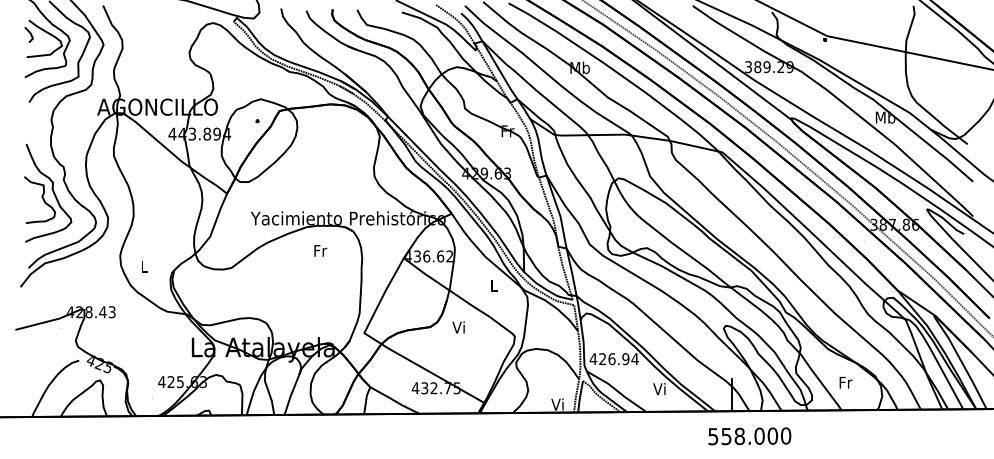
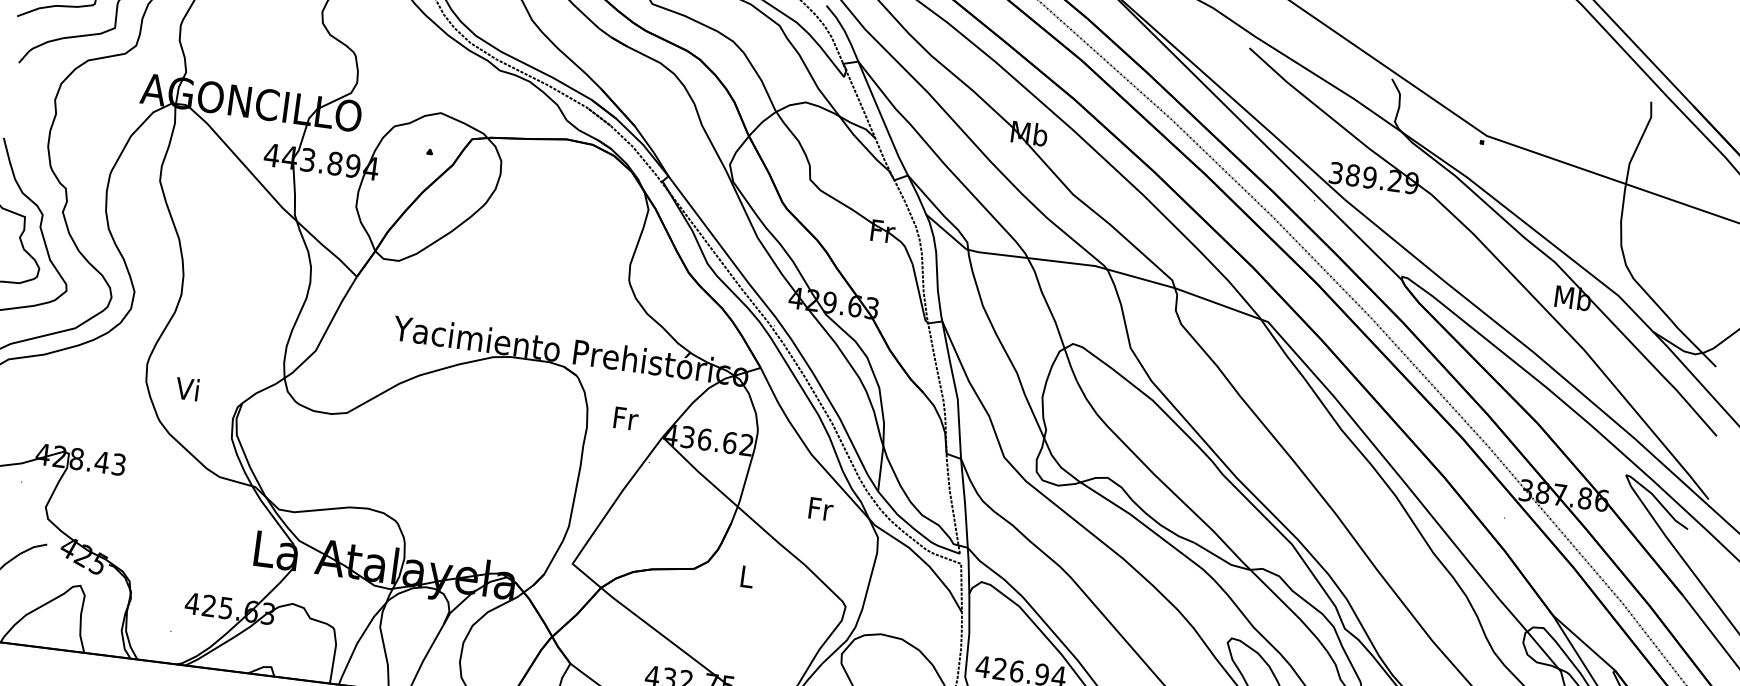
text: (320, 250) -> (625, 417), moved
text: (143, 266) -> (187, 389), L -> Vi
text: (494, 285) -> (820, 508), L -> Fr
text: (458, 327) -> (745, 576), Vi -> L

